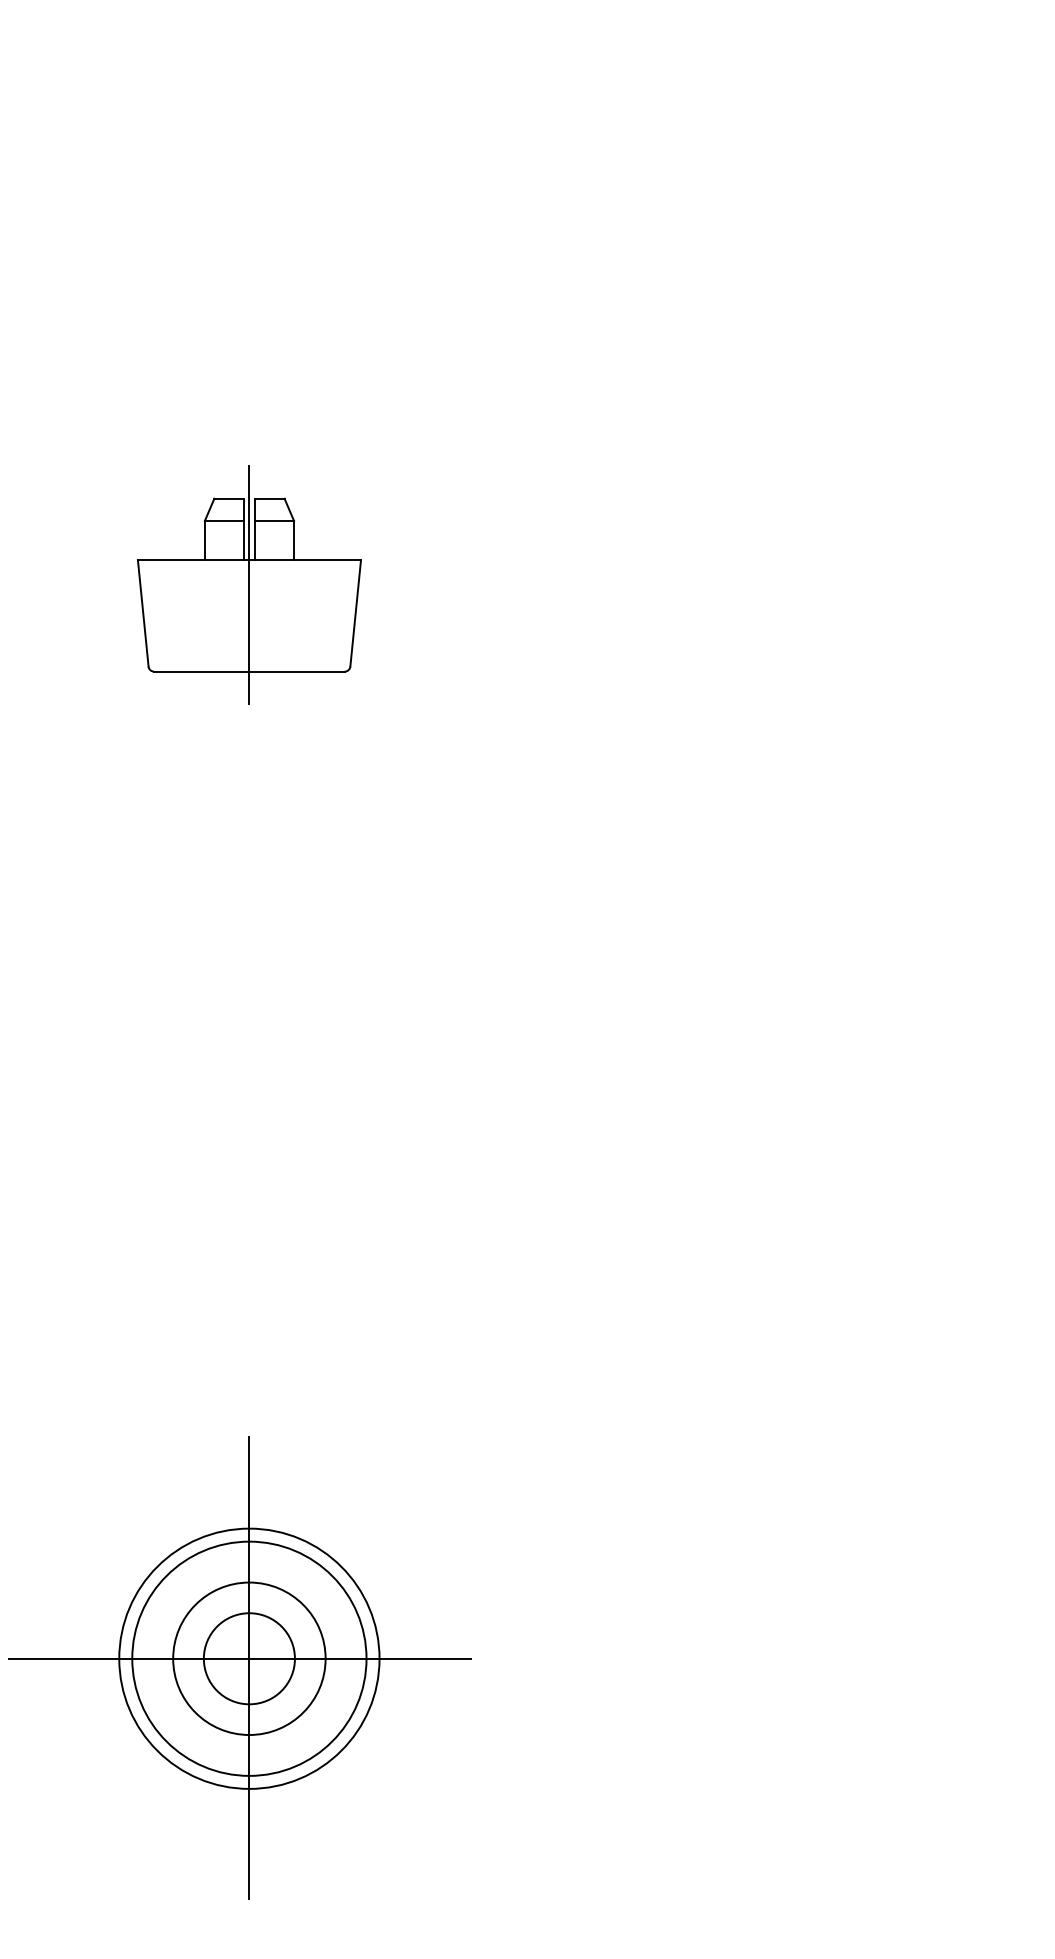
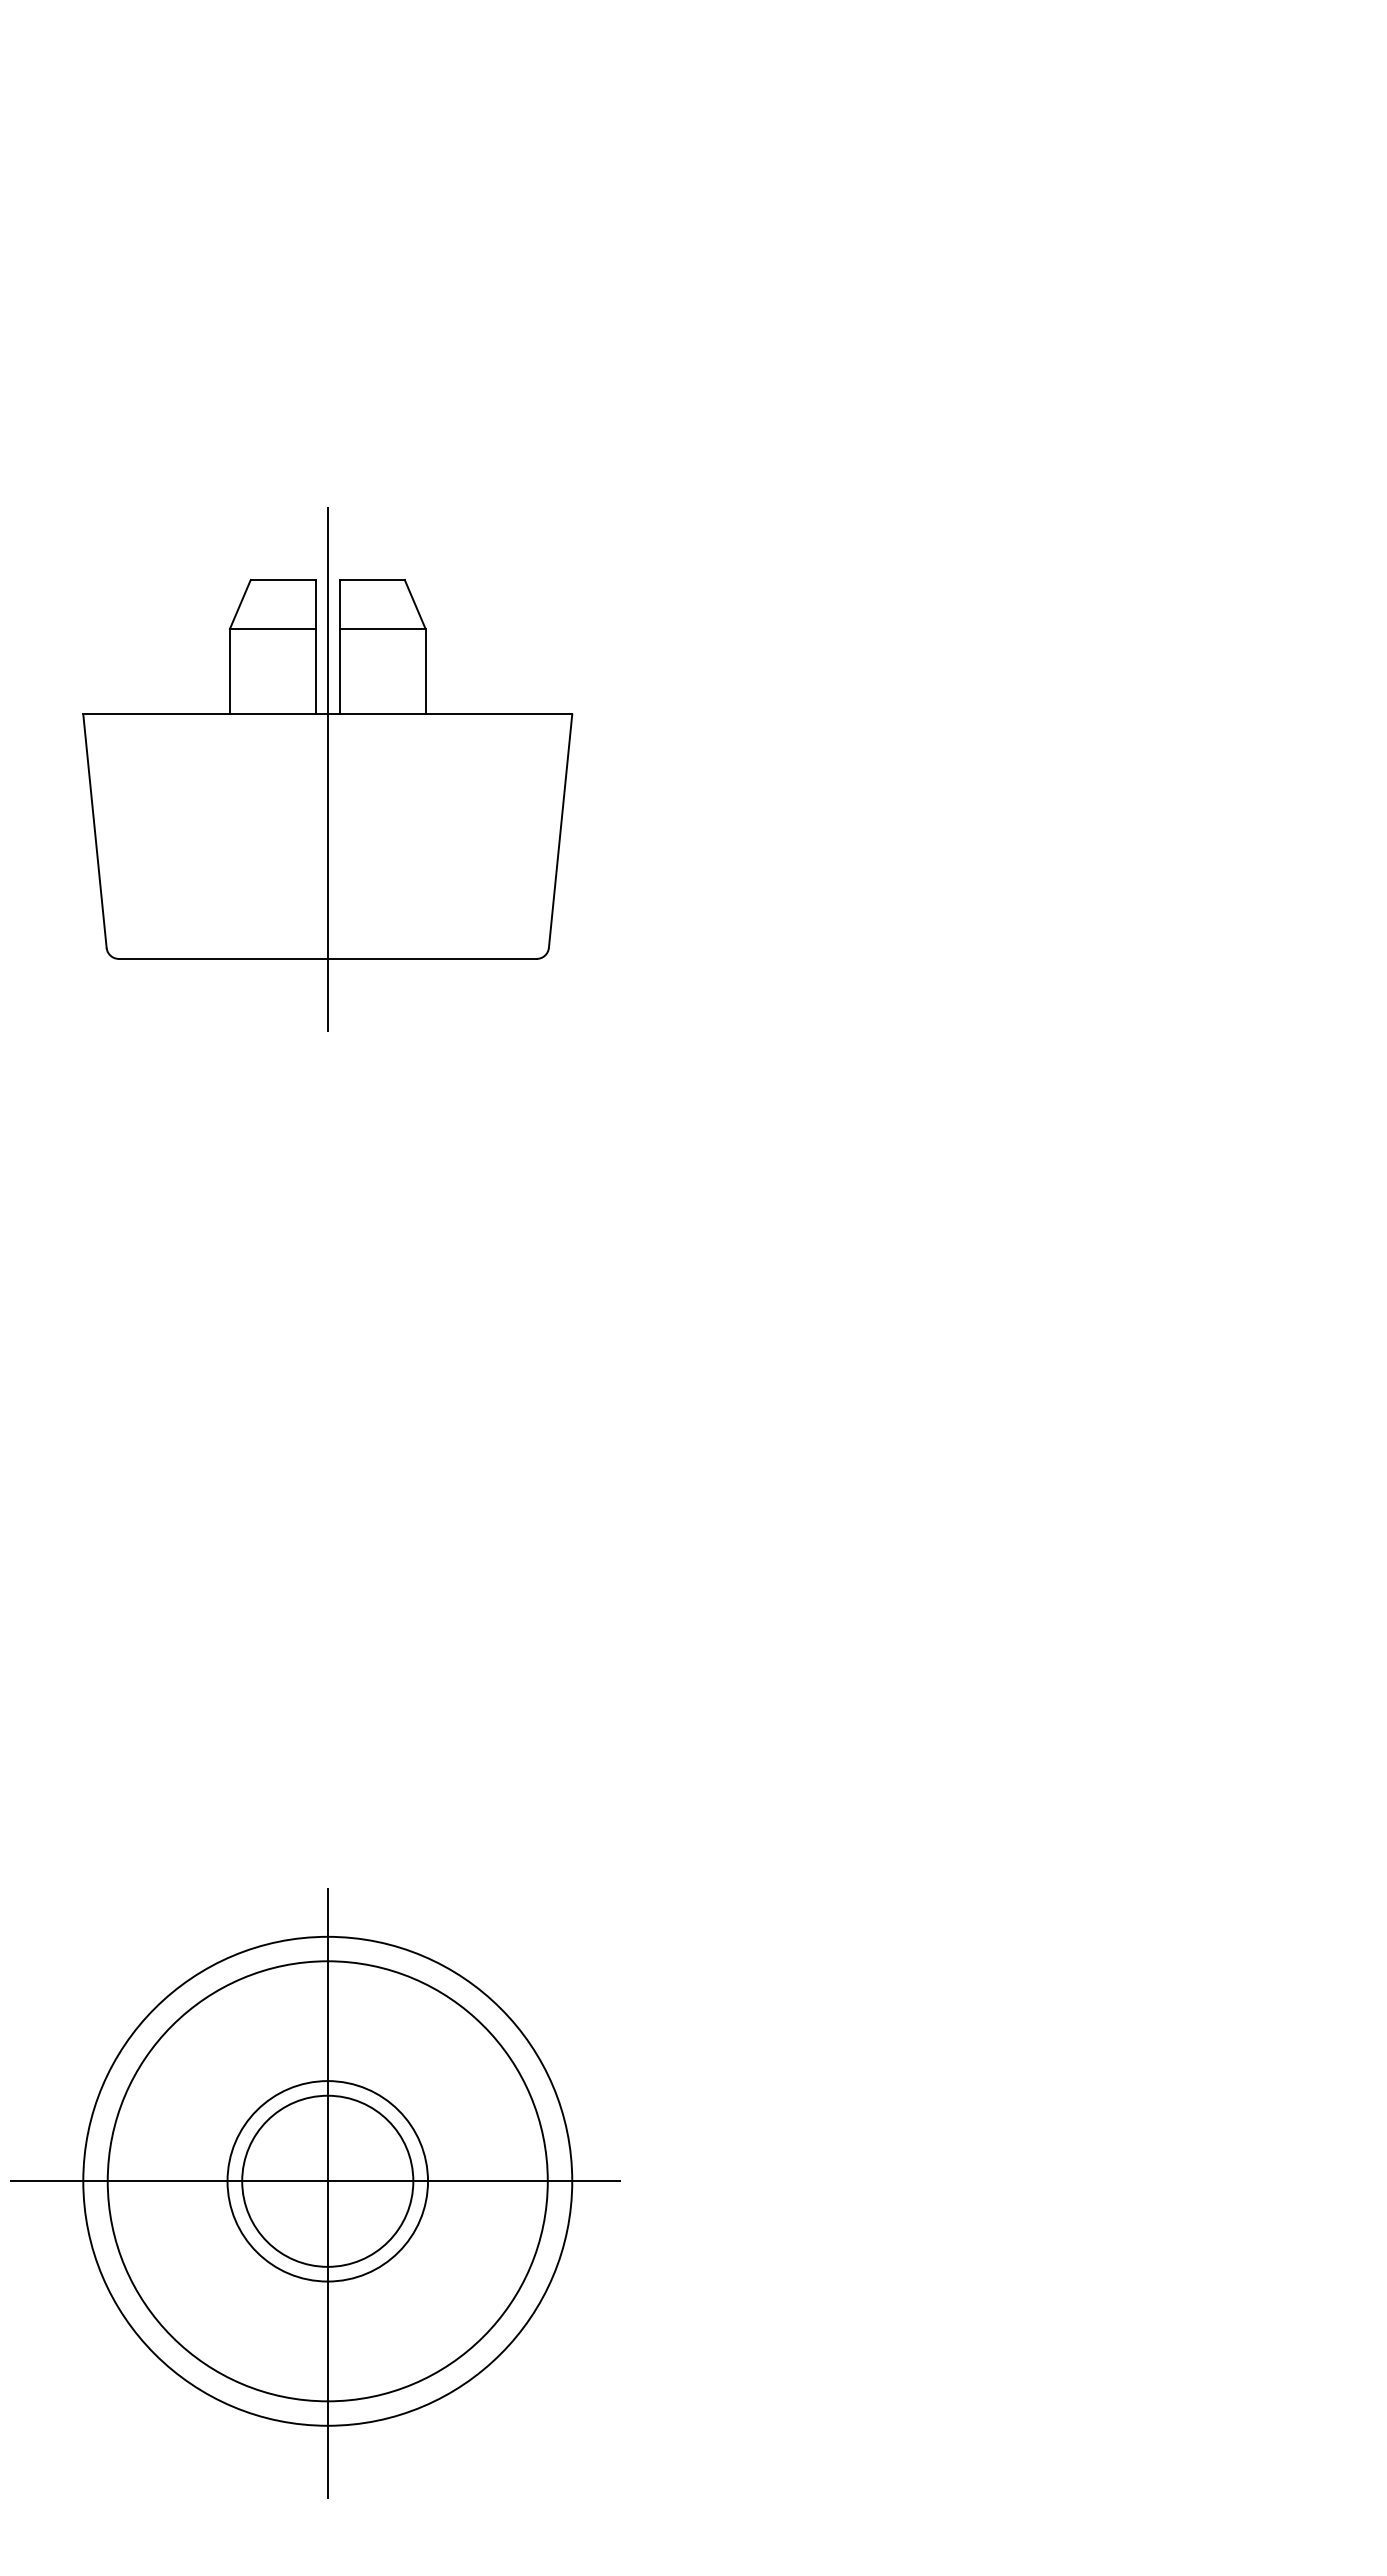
part: (249, 585) -> (327, 769), size x1.67
circle: (249, 1658) -> (327, 2180), size x1.43
circle: (249, 1658) -> (327, 2180), size x1.43
circle: (249, 1658) -> (327, 2181), size x1.43

